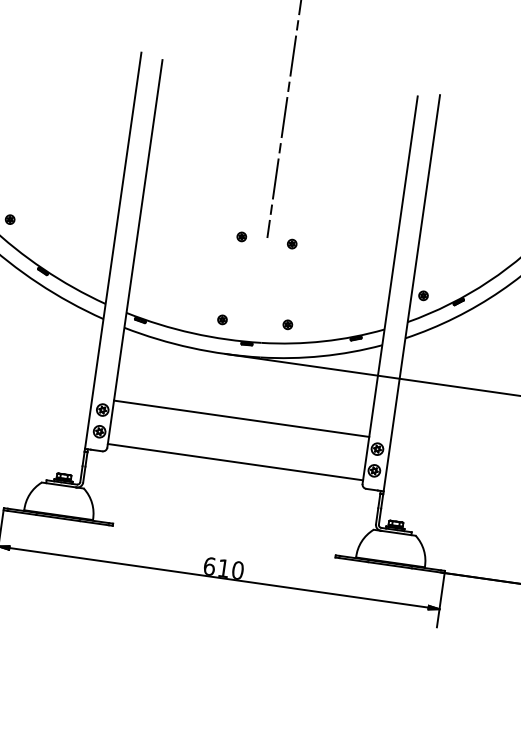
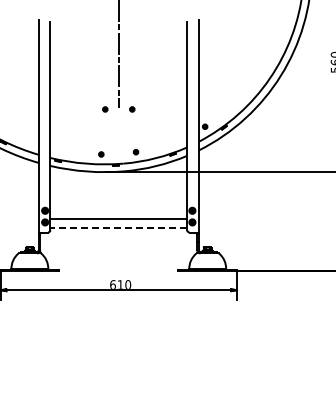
line: (241, 417) -> (118, 218), moved
line: (234, 462) -> (118, 228), solid -> dashed

